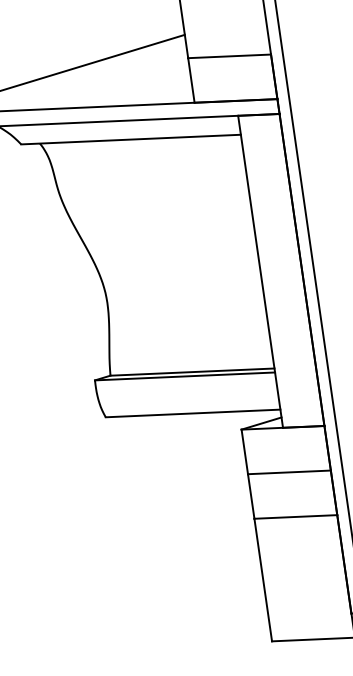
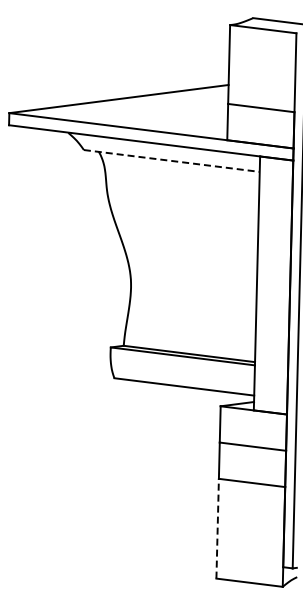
line: (130, 139) -> (171, 160), solid -> dashed
line: (262, 579) -> (217, 528), solid -> dashed

